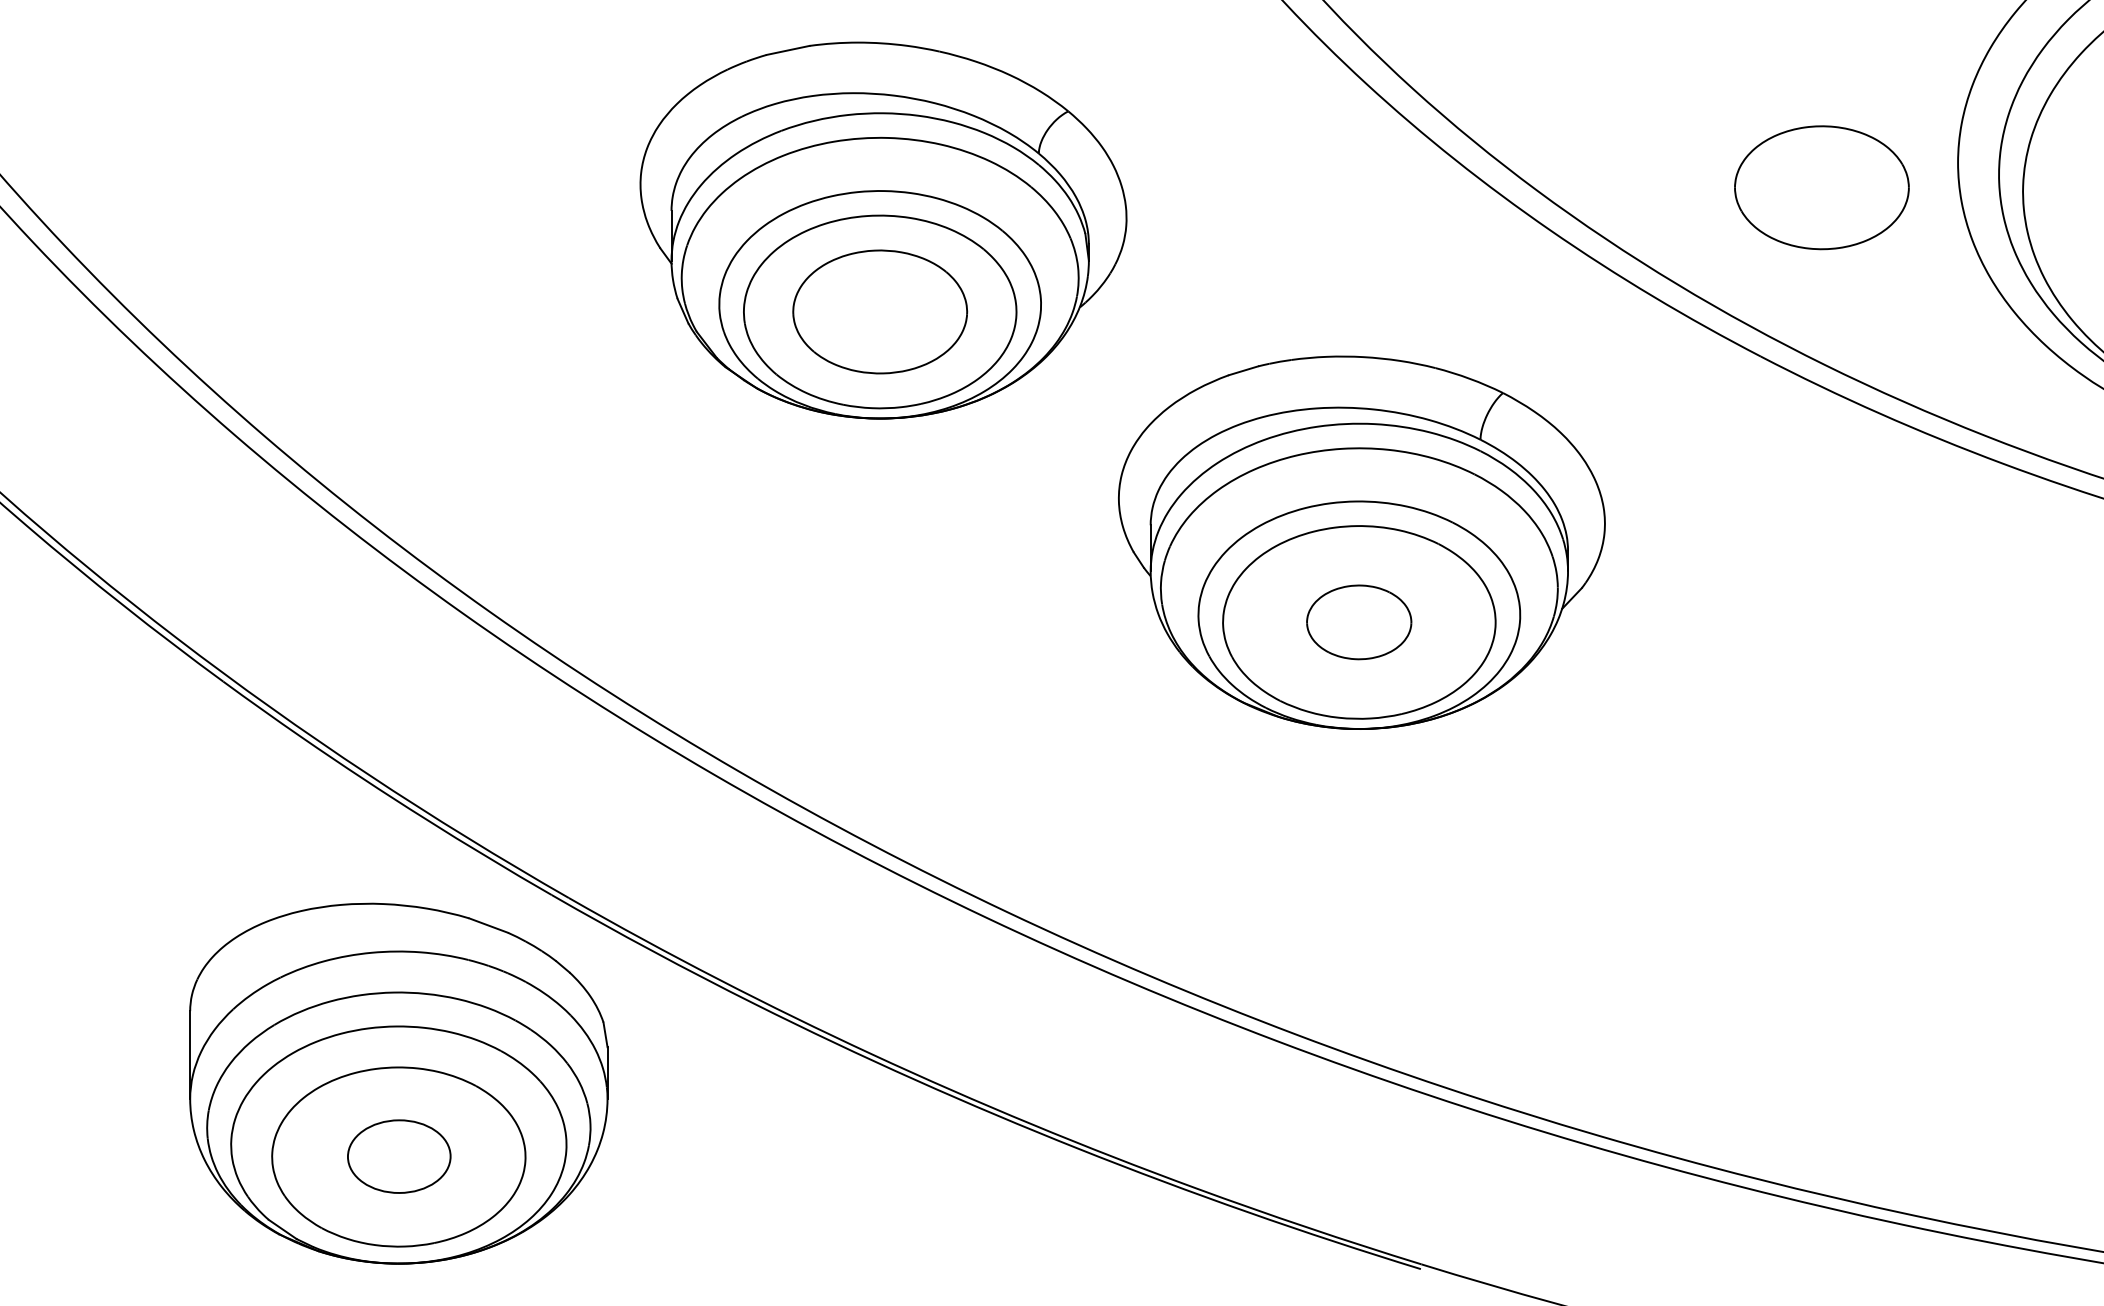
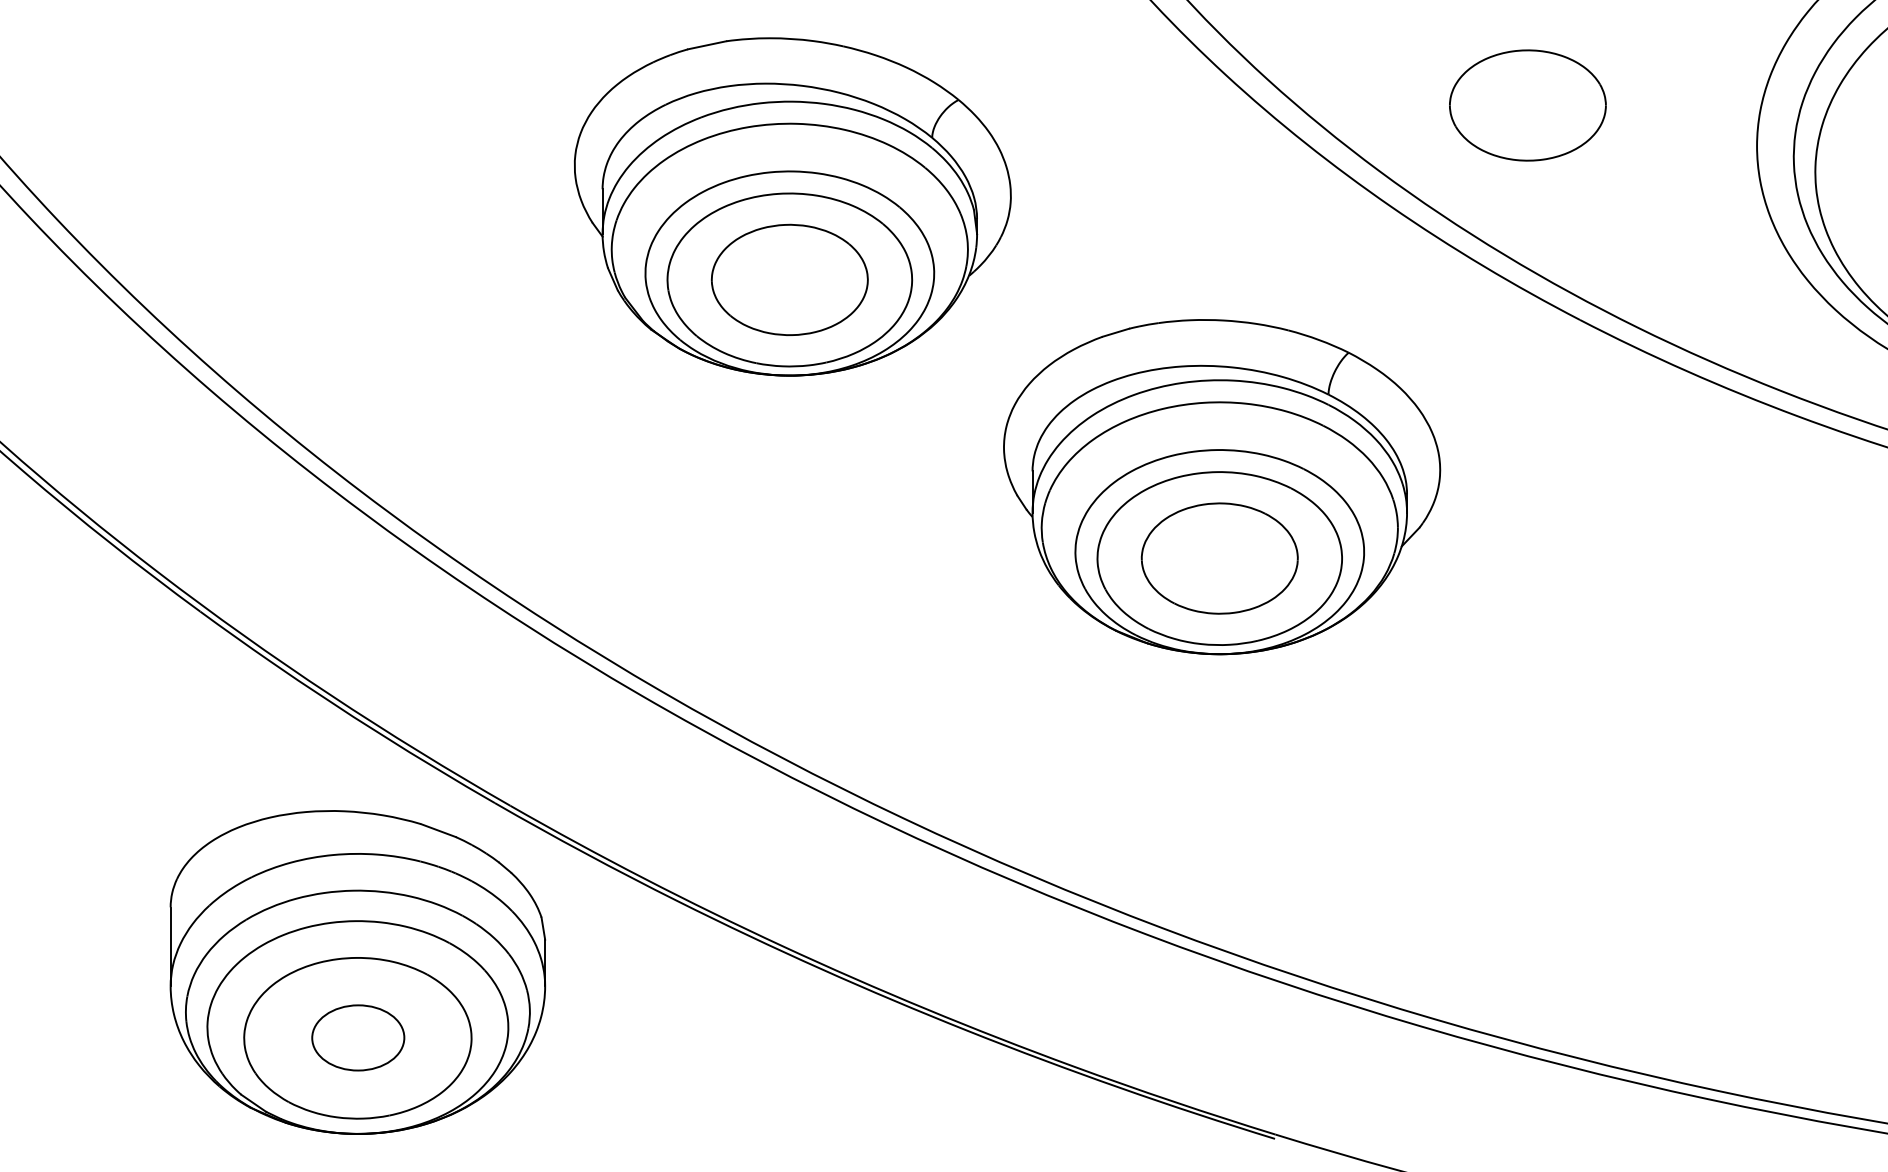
part: (1821, 187) -> (1527, 105), moved
part: (1359, 622) -> (1219, 558), size x1.67

